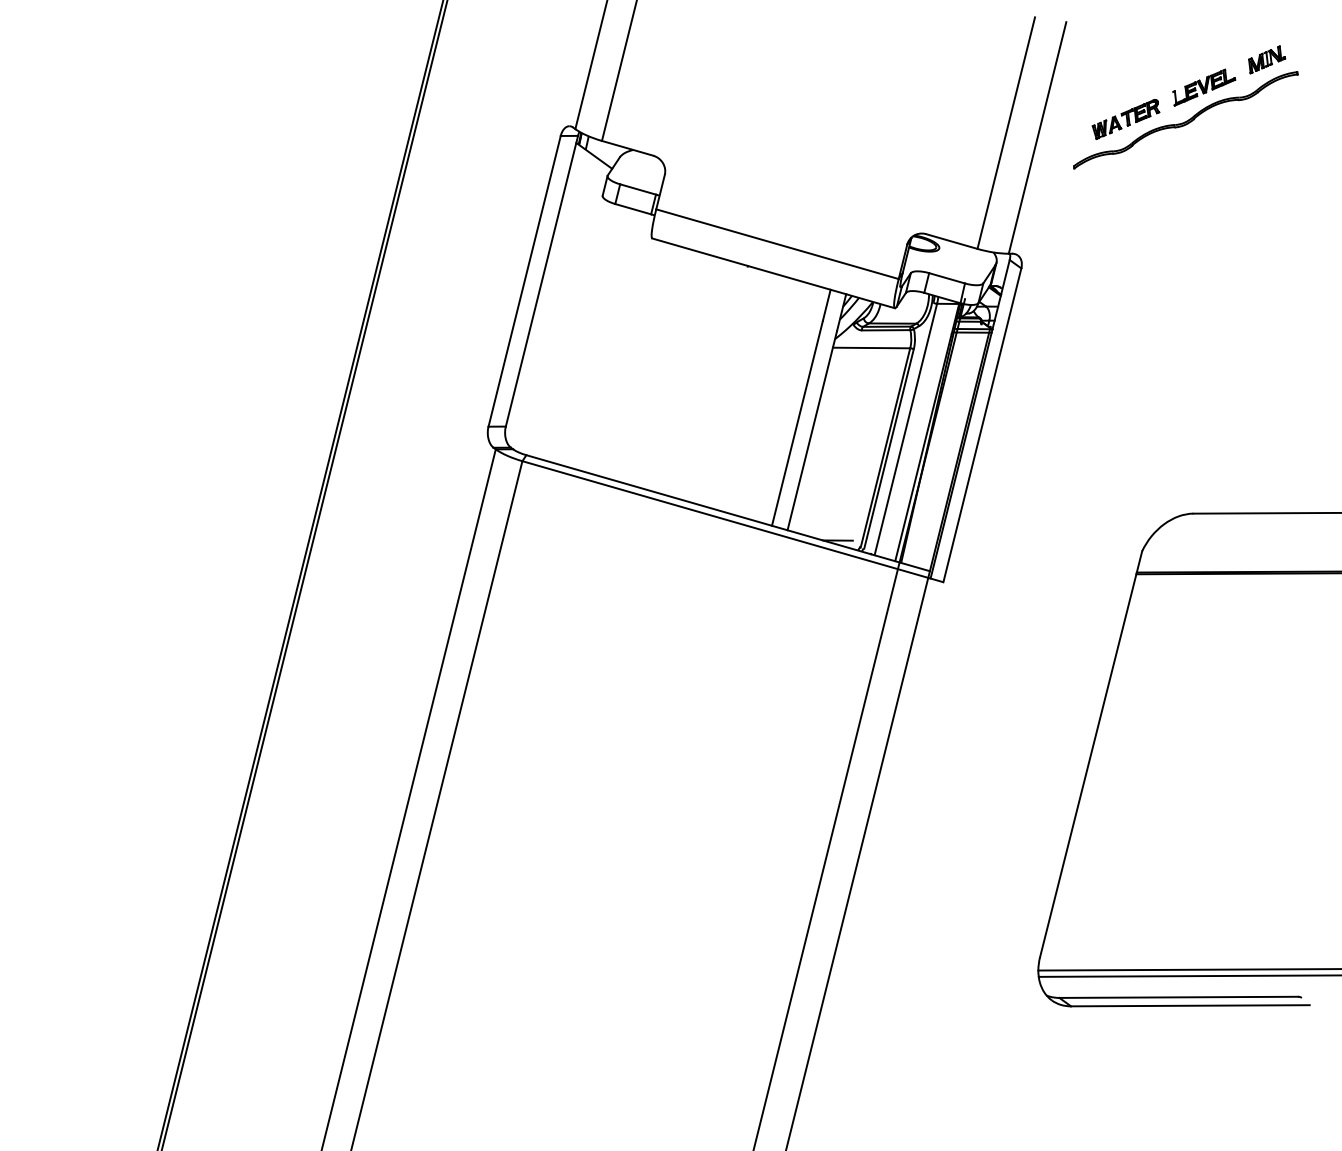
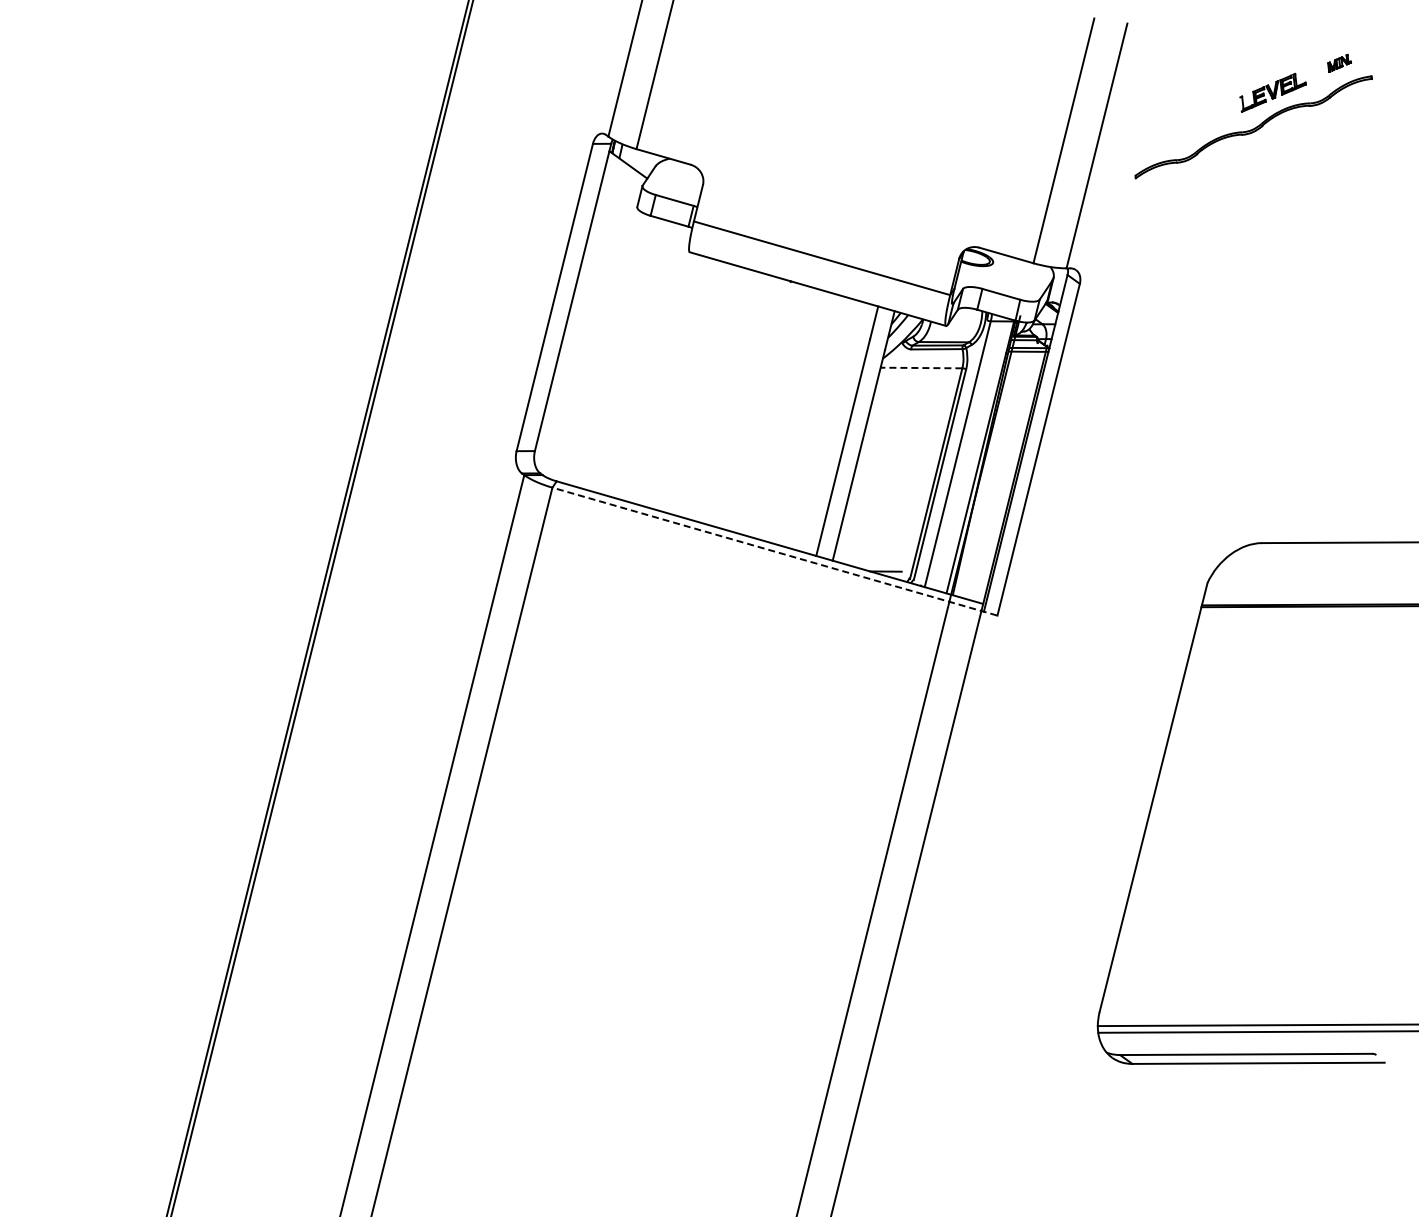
part: (1266, 59) -> (1339, 63), size x0.6
part: (1126, 119) -> (1190, 126), removed
line: (871, 348) -> (921, 368), solid -> dashed
line: (732, 521) -> (774, 551), solid -> dashed

